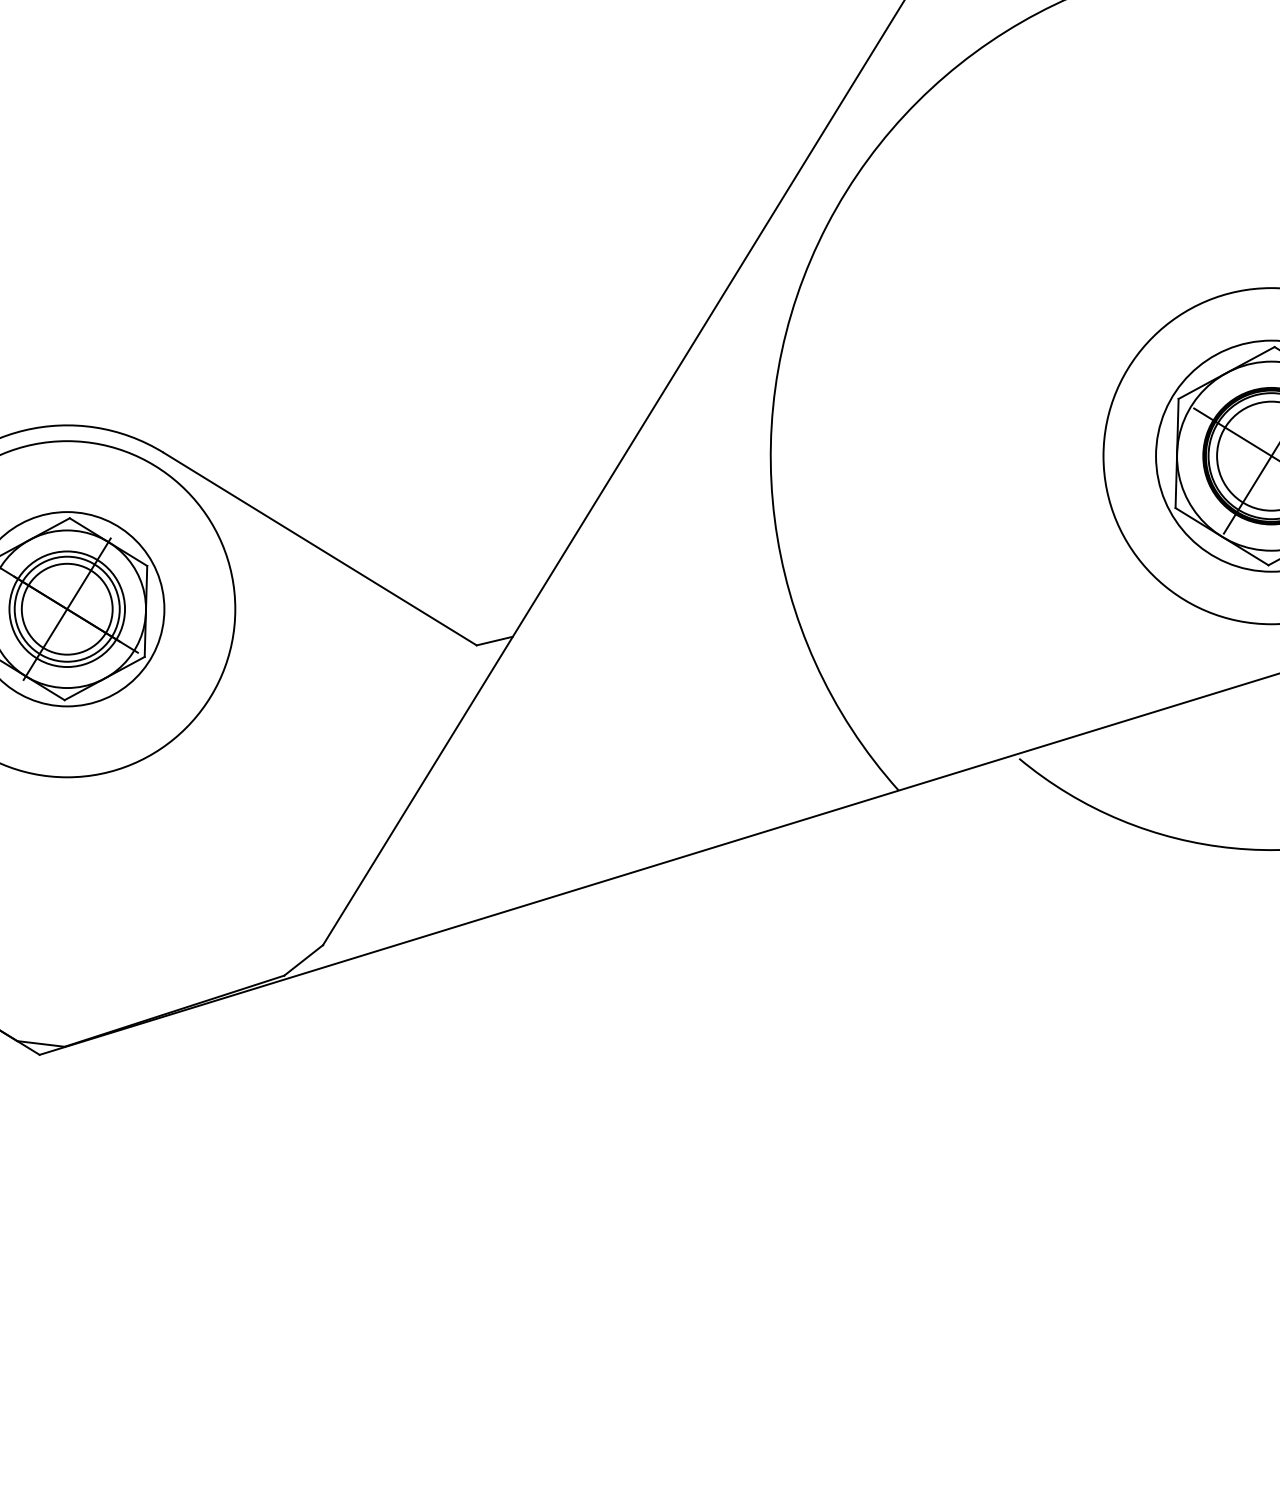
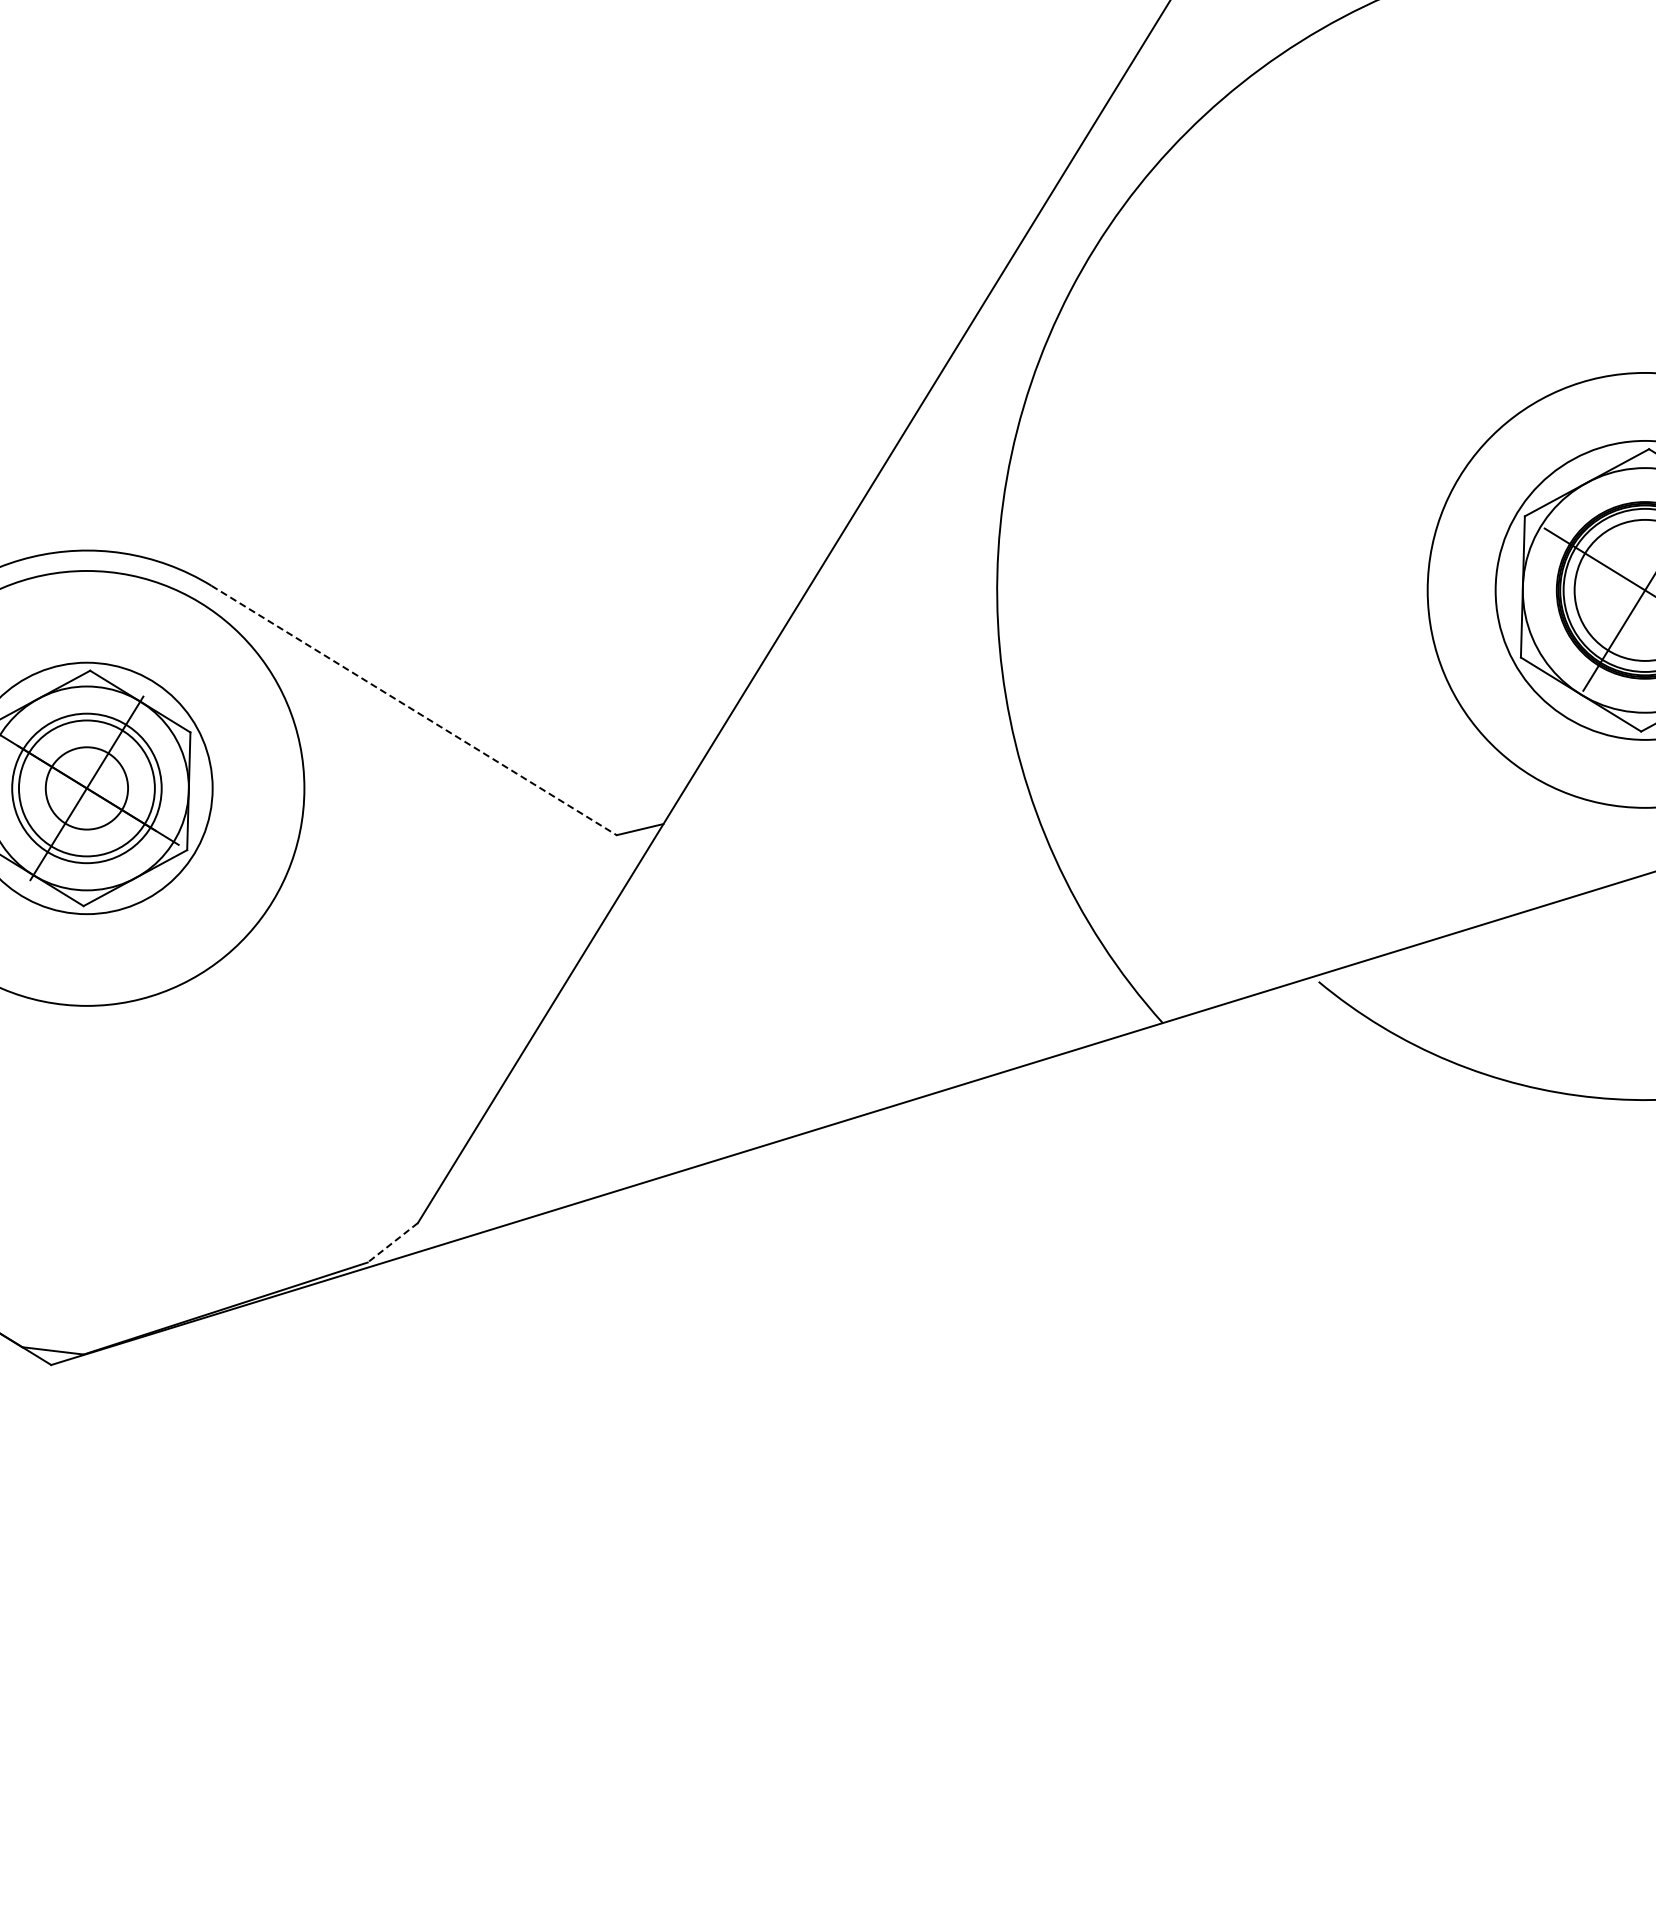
line: (320, 549) -> (414, 710), solid -> dashed
circle: (66, 609) -> (86, 788), size x0.7
line: (303, 960) -> (392, 1242), solid -> dashed

